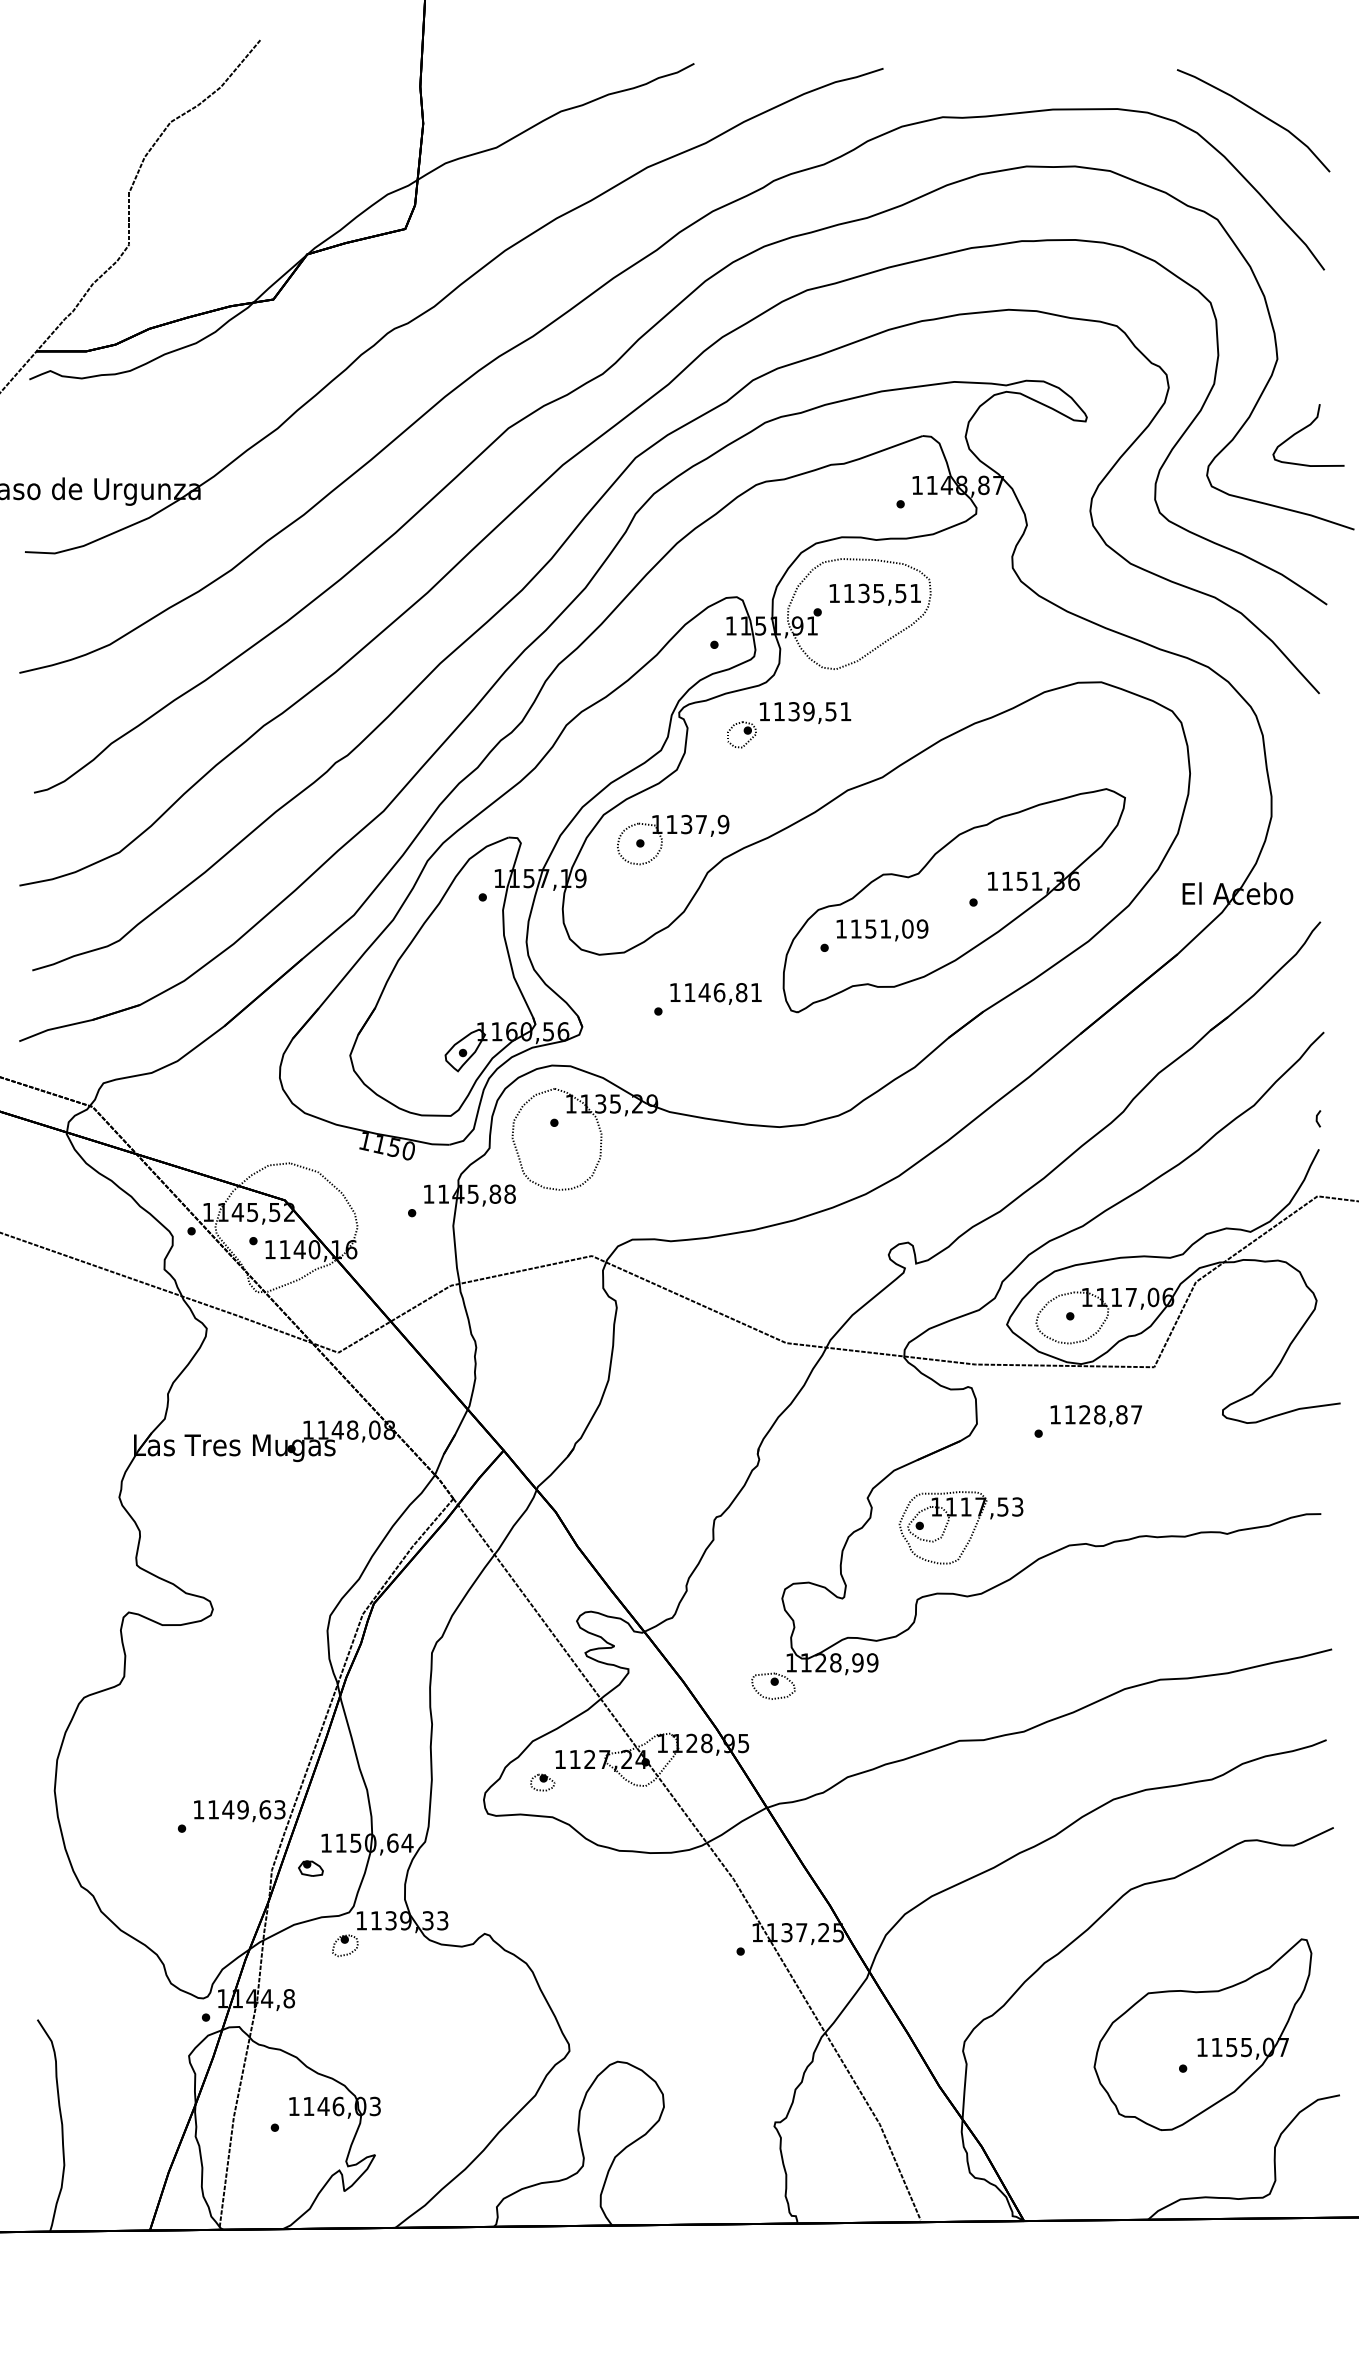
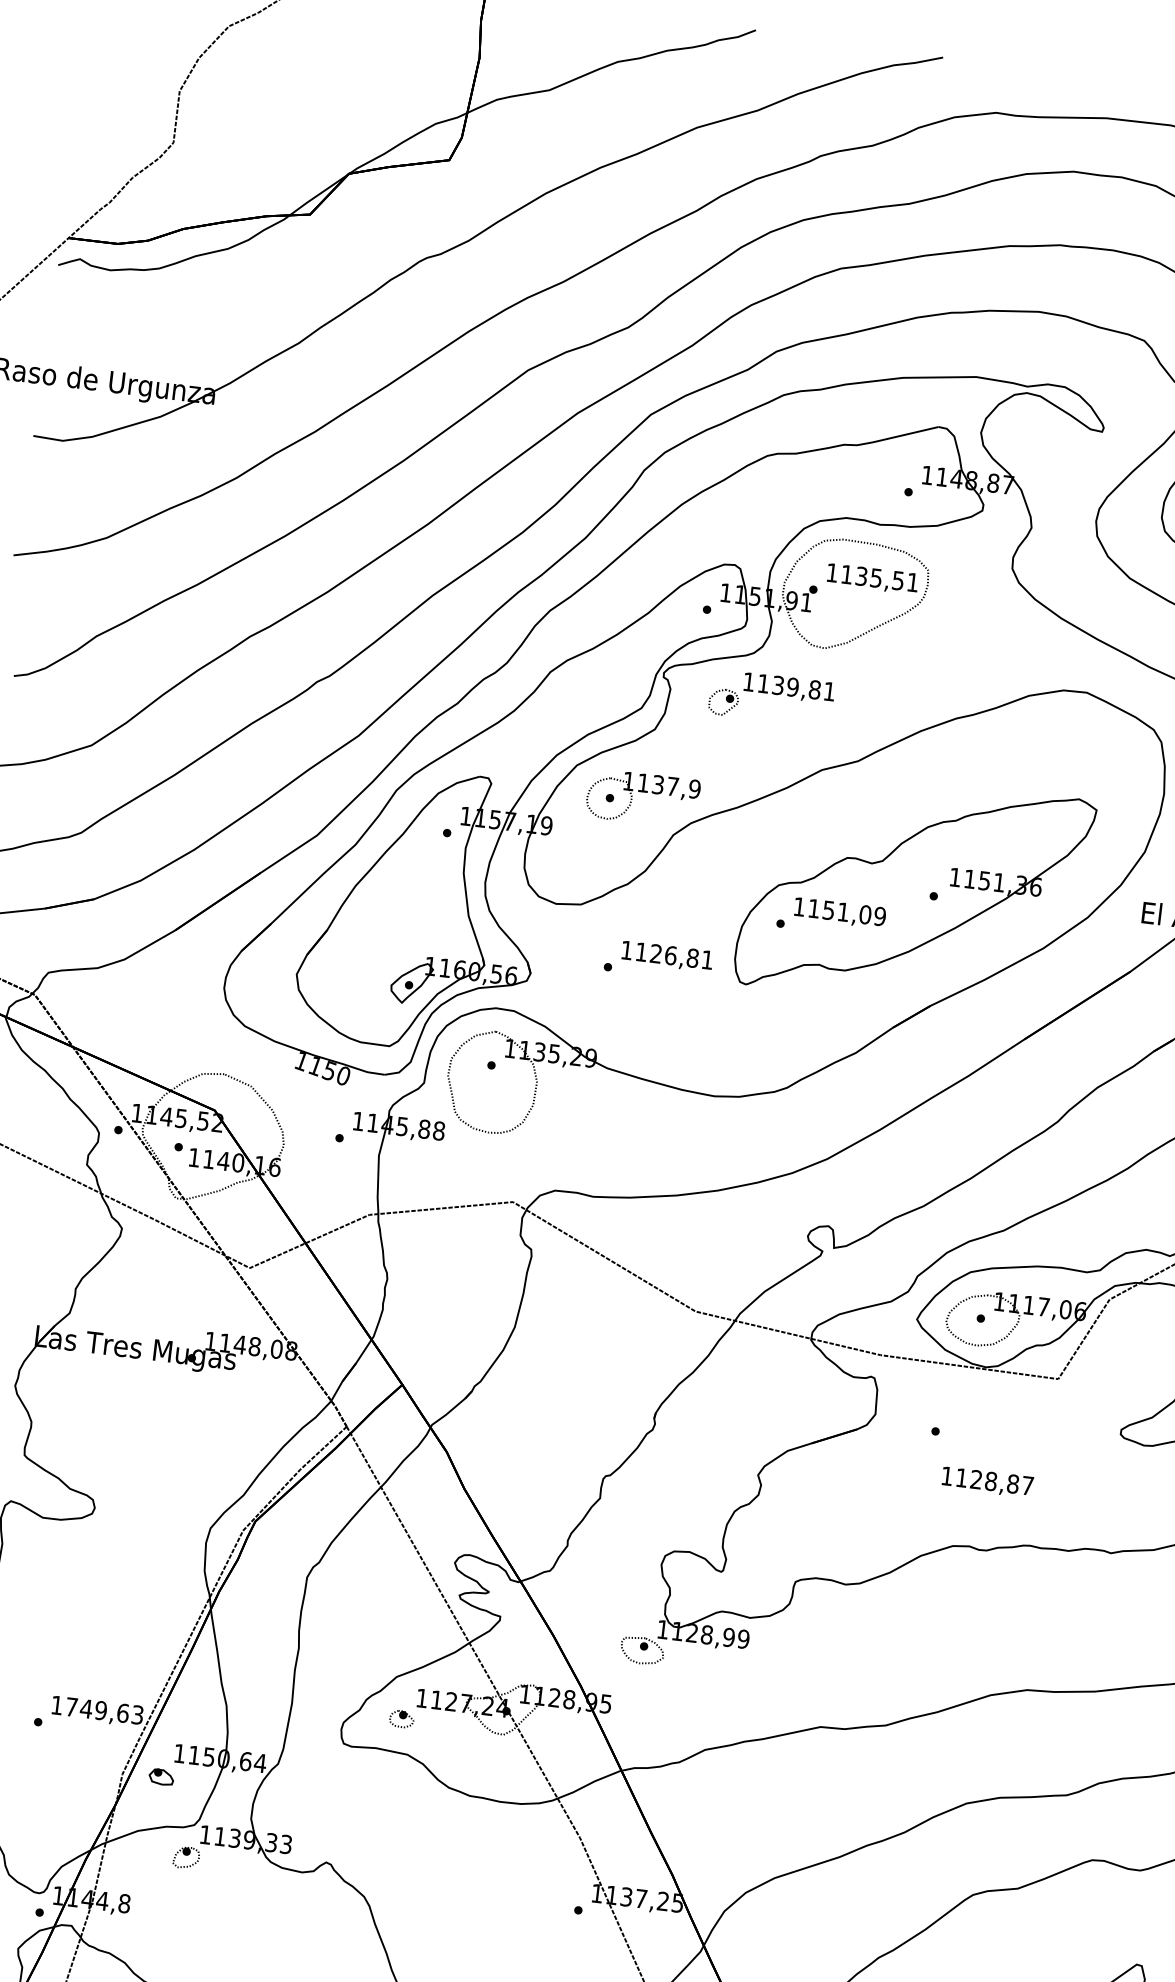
text: (830, 711) -> (814, 689), 1139,51 -> 1139,81
text: (704, 992) -> (656, 953), 1146,81 -> 1126,81
text: (1095, 1416) -> (986, 1482), moved
part: (961, 1516) -> (849, 1504), removed
text: (213, 1809) -> (71, 1706), 1149,63 -> 1749,63

